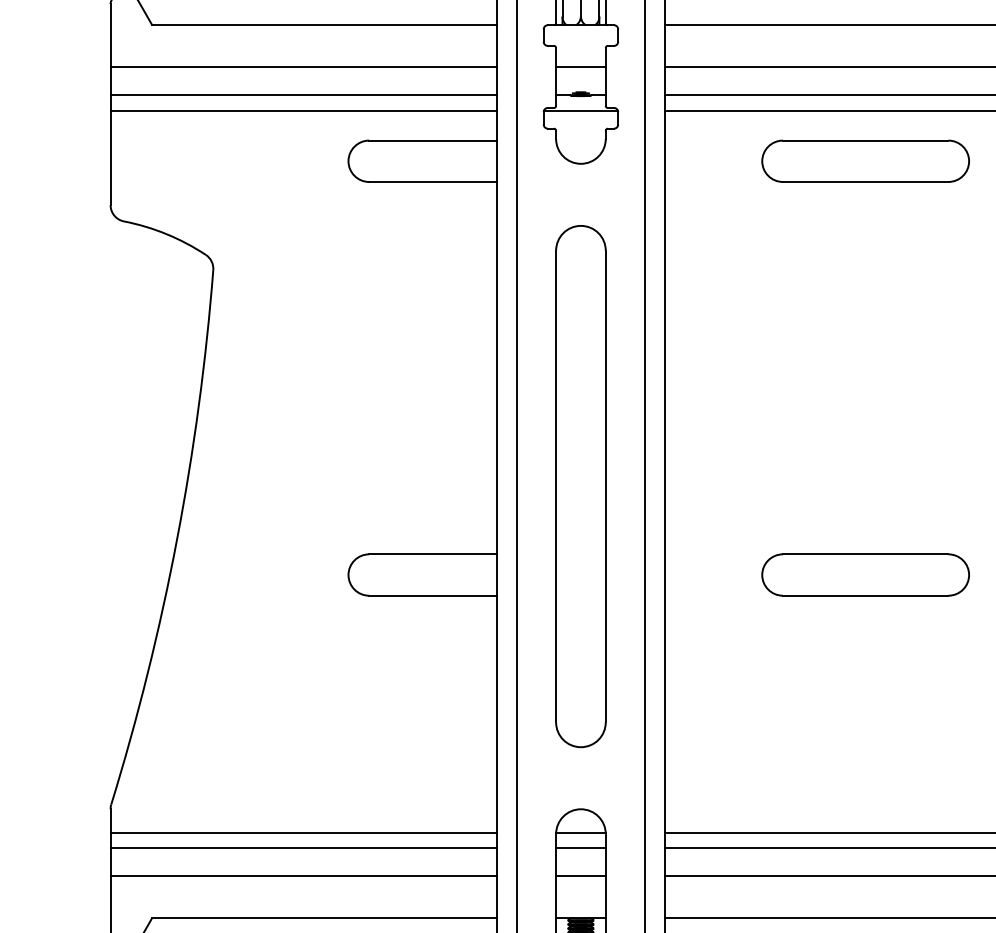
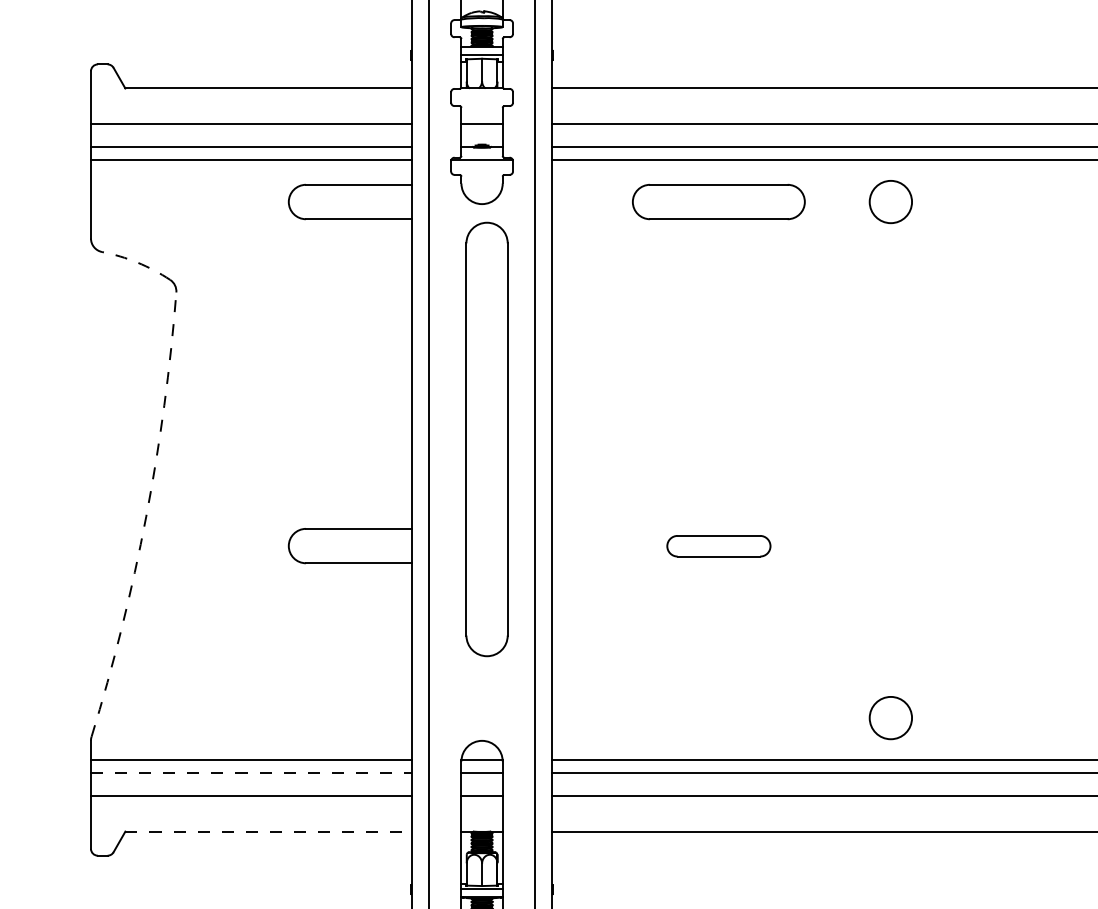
arc: (166, 234) -> (137, 262), solid -> dashed
part: (580, 486) -> (486, 439), moved
arc: (177, 539) -> (146, 516), solid -> dashed
part: (865, 575) -> (718, 546), size x0.6
line: (303, 848) -> (251, 773), solid -> dashed
line: (325, 918) -> (269, 831), solid -> dashed

